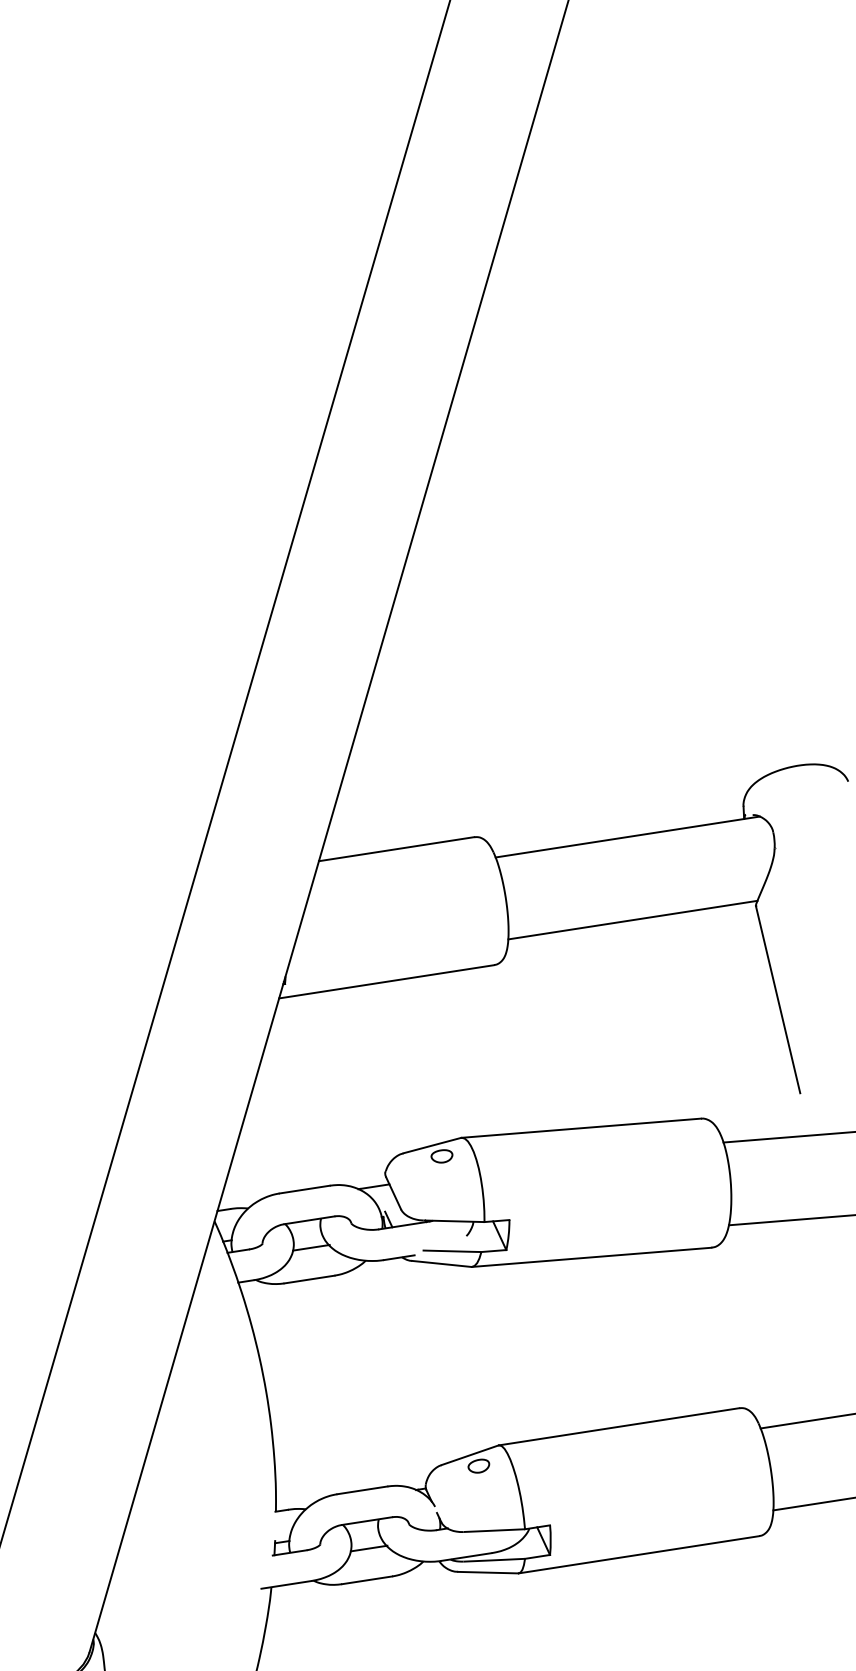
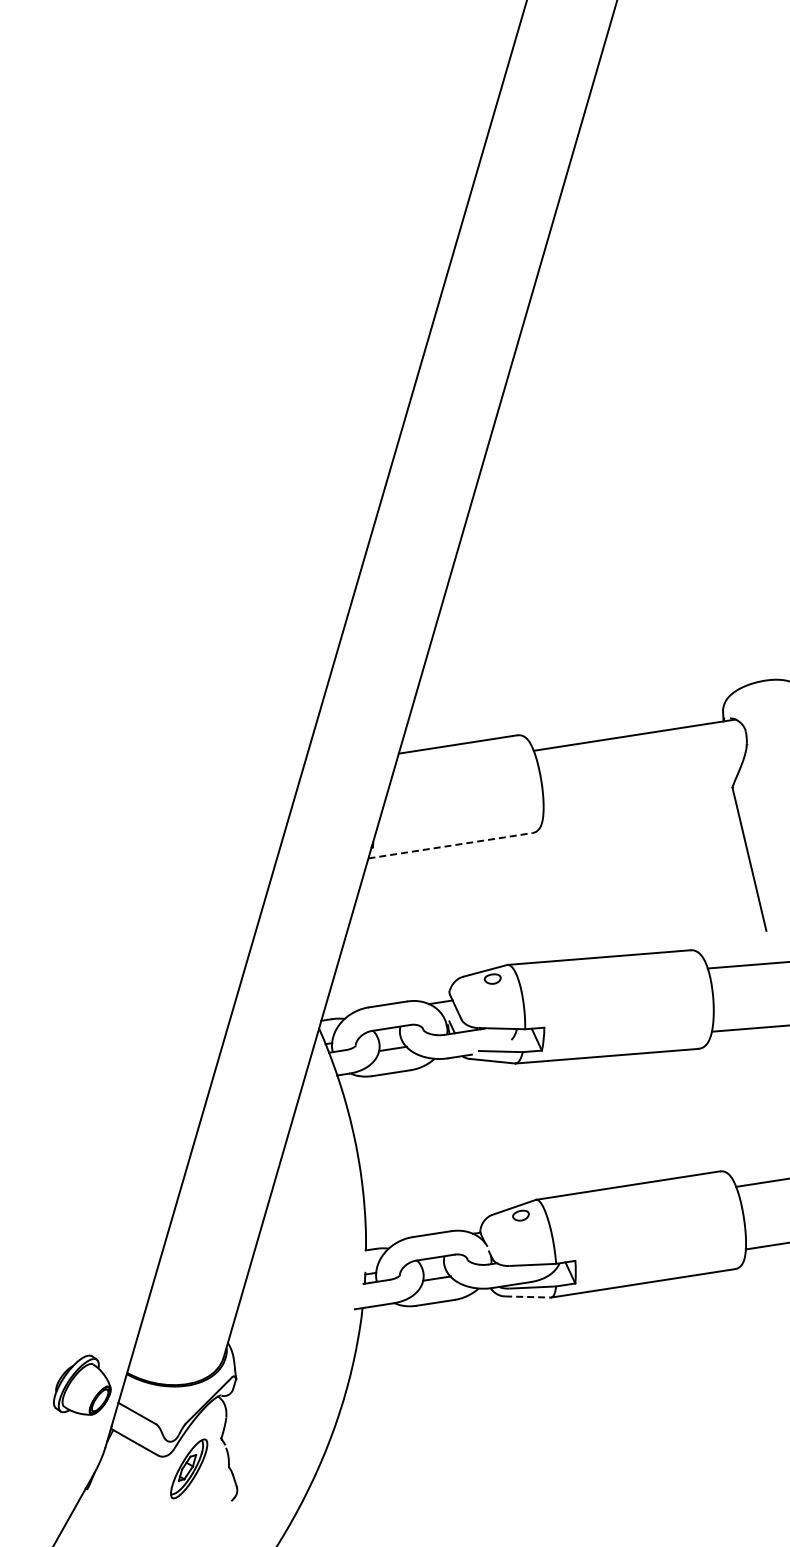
line: (632, 919) -> (638, 798), removed
line: (386, 981) -> (450, 845), solid -> dashed
line: (488, 1573) -> (528, 1297), solid -> dashed

